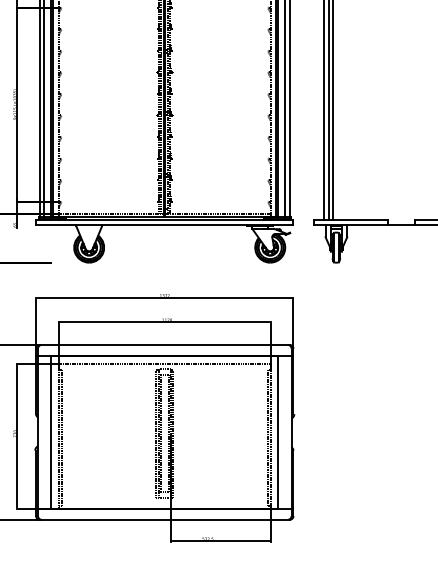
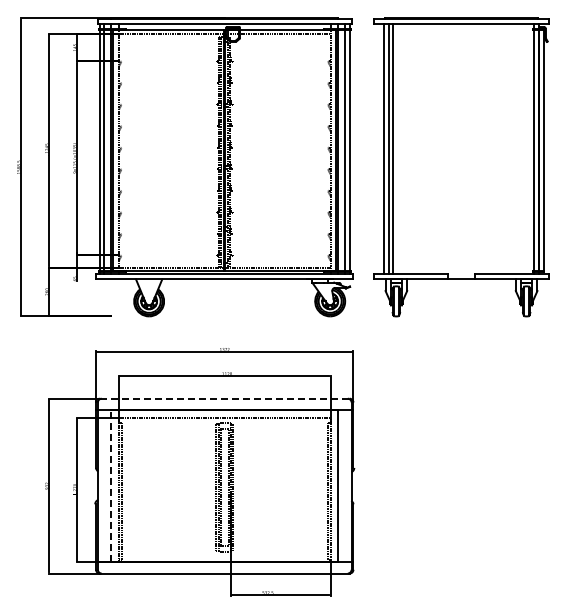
line: (164, 344) -> (224, 398), solid -> dashed
line: (51, 431) -> (111, 485), solid -> dashed

